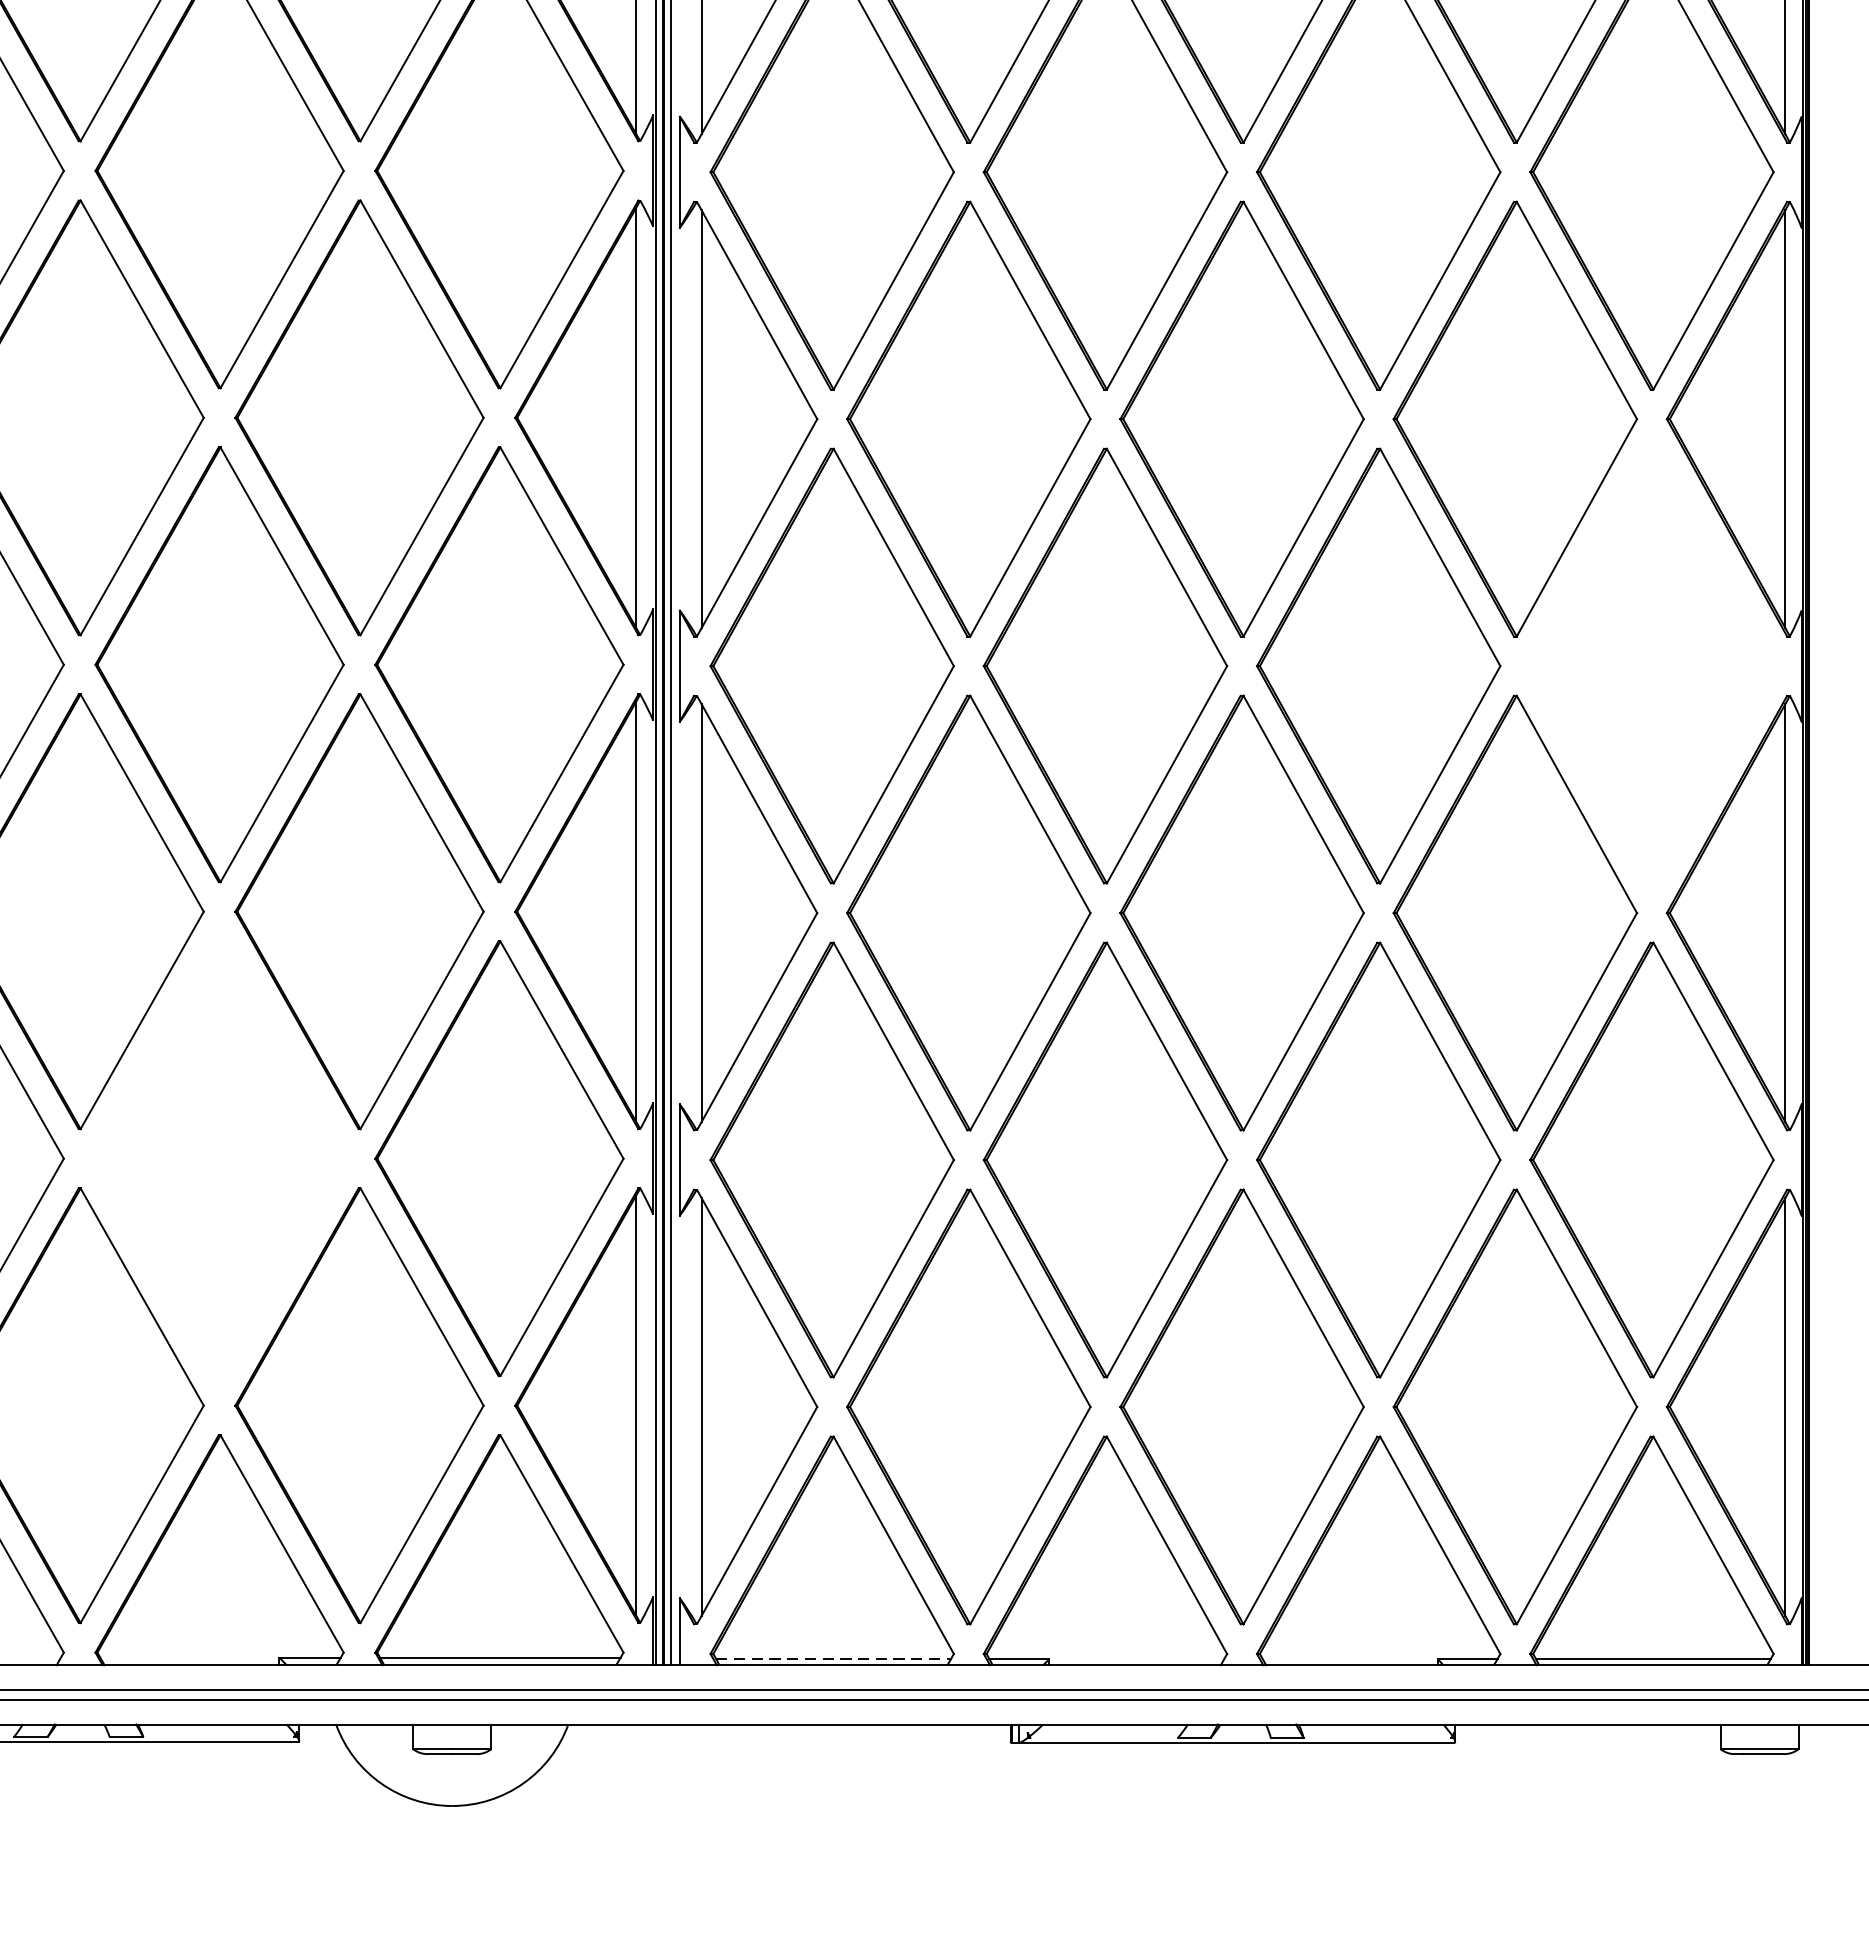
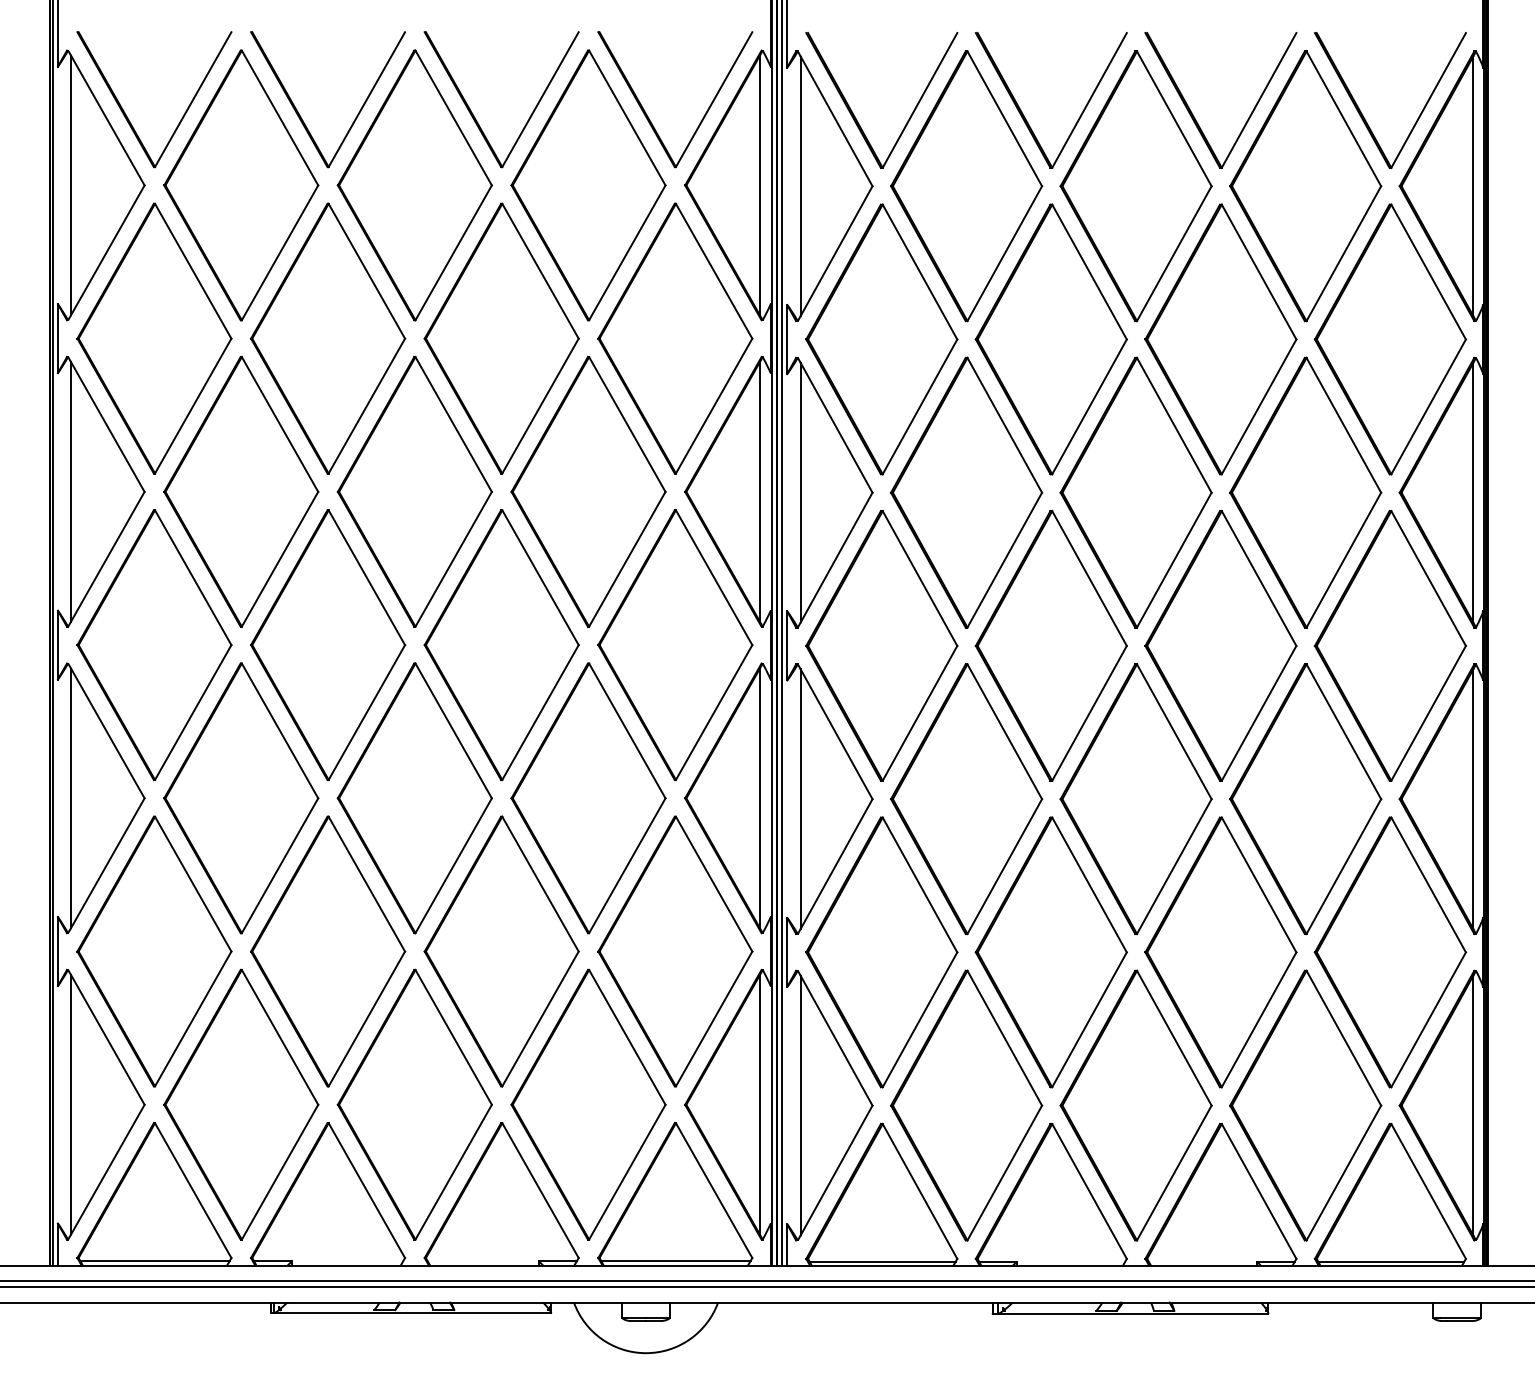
part: (1650, 665) -> (1389, 645), added
part: (219, 1158) -> (501, 951), added
line: (833, 1658) -> (882, 1261), dashed -> solid

